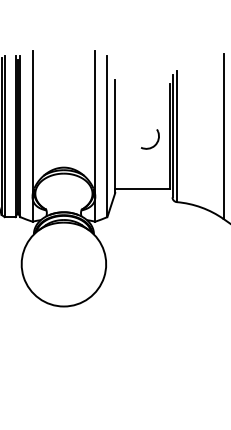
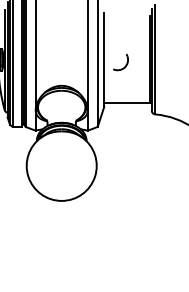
part: (156, 141) -> (126, 64), moved

